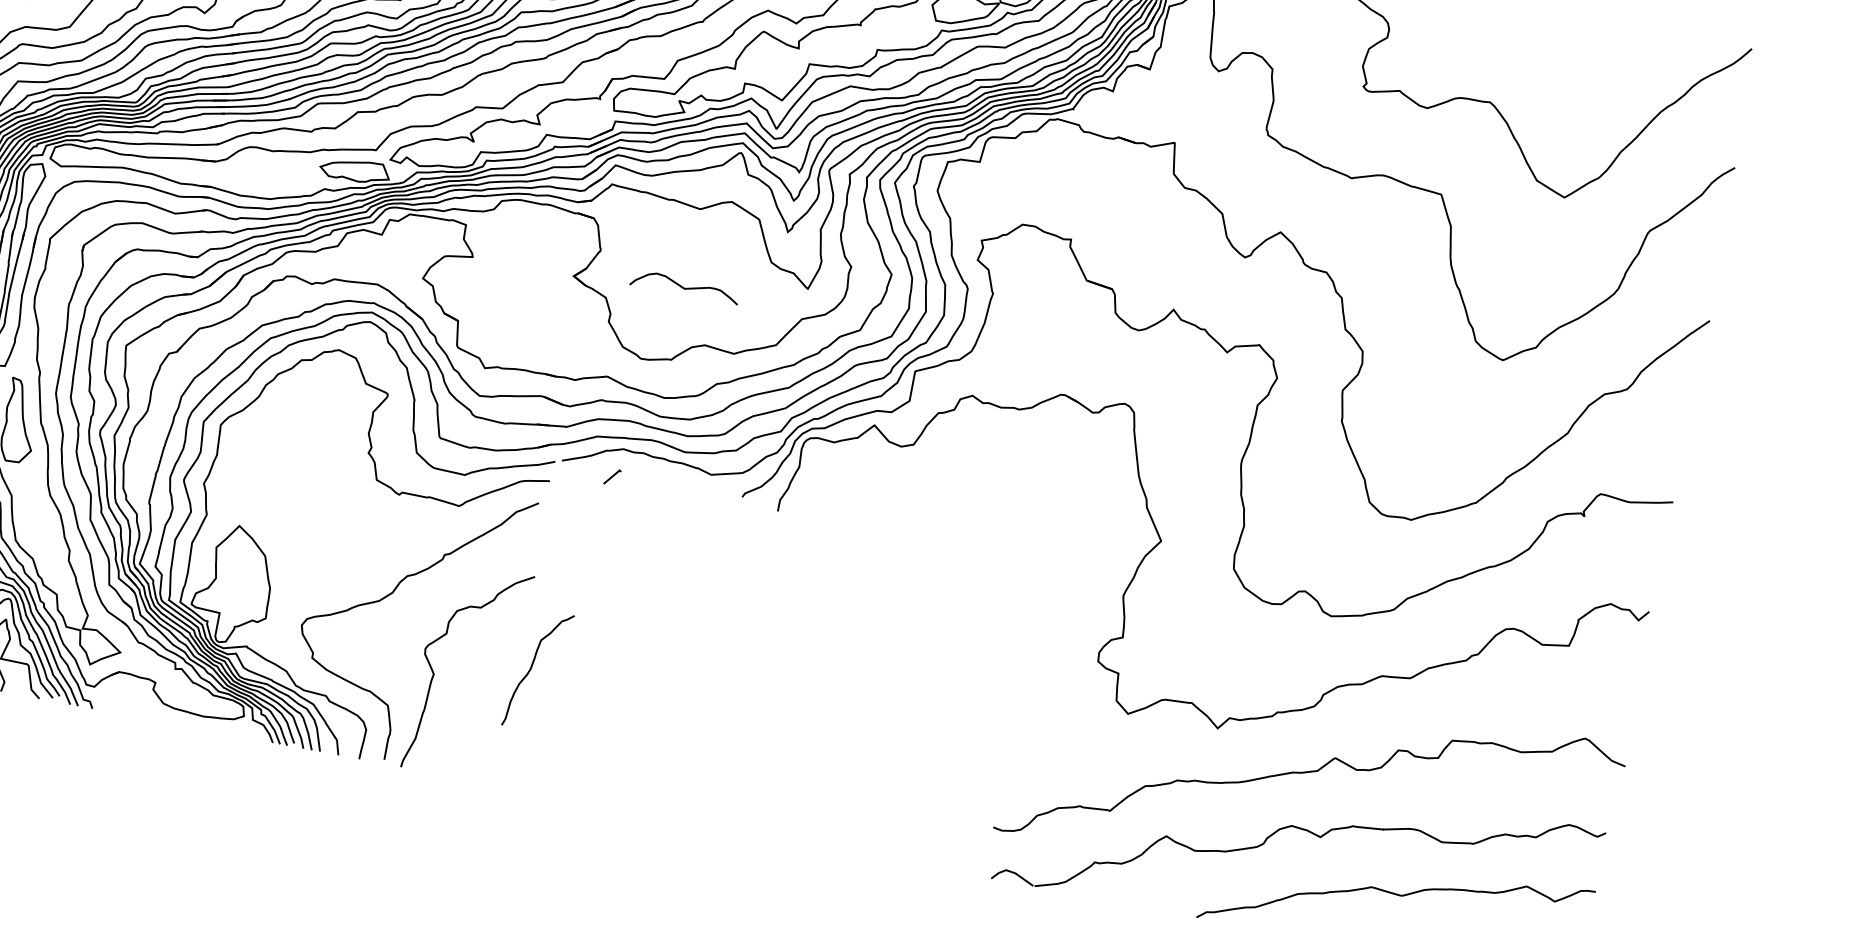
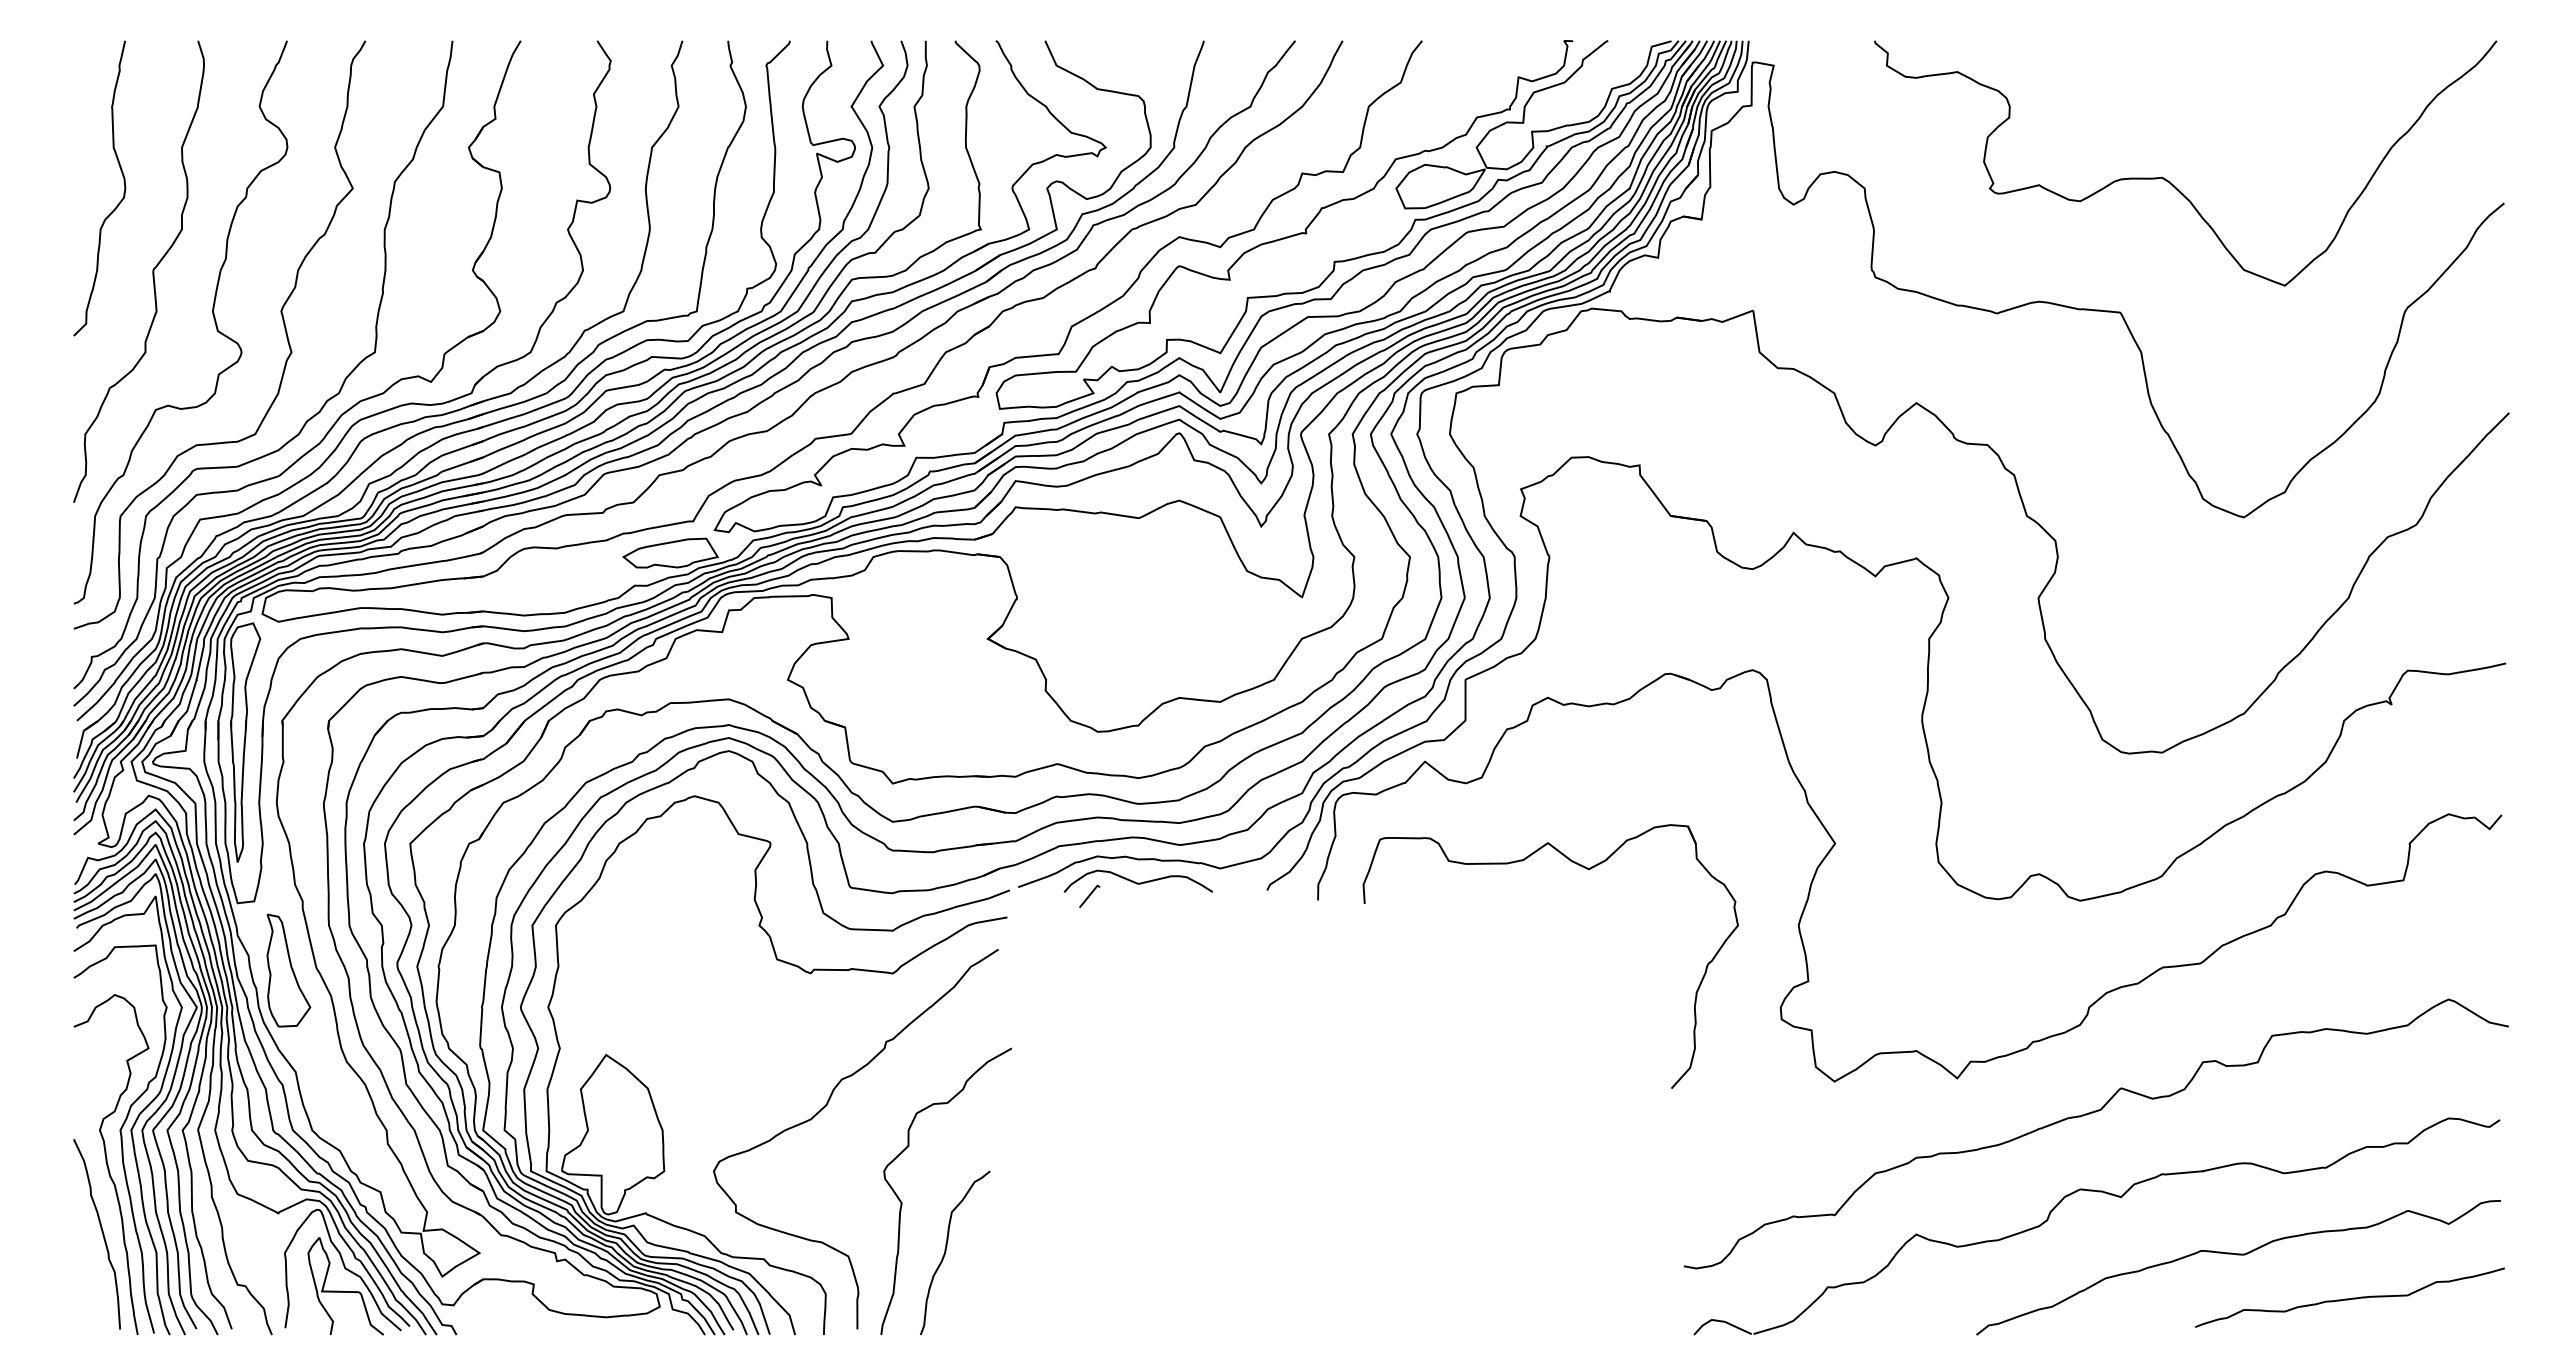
curve: (684, 287) -> (1137, 882), moved
part: (978, 526) -> (1588, 870), added
curve: (531, 668) -> (946, 1252), moved

